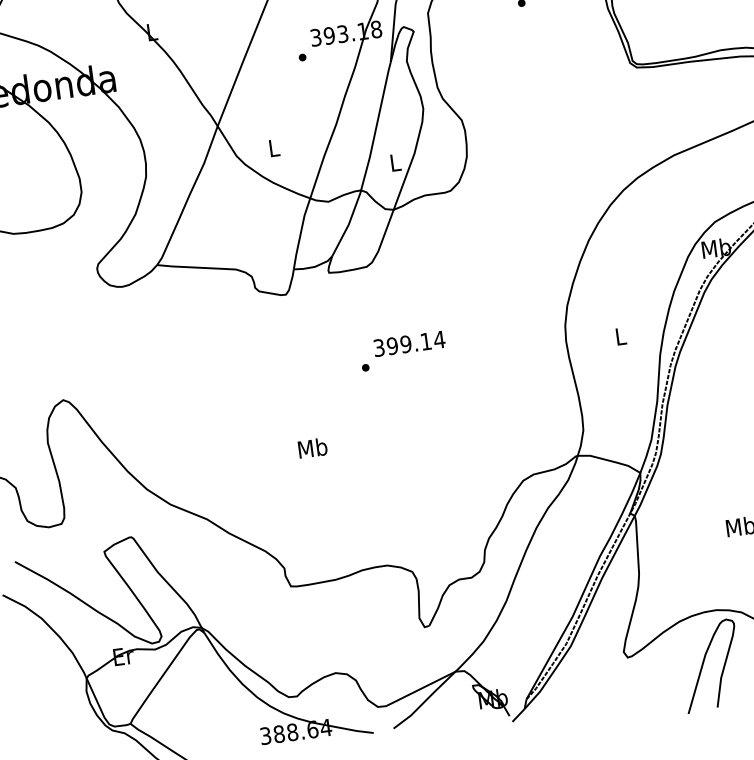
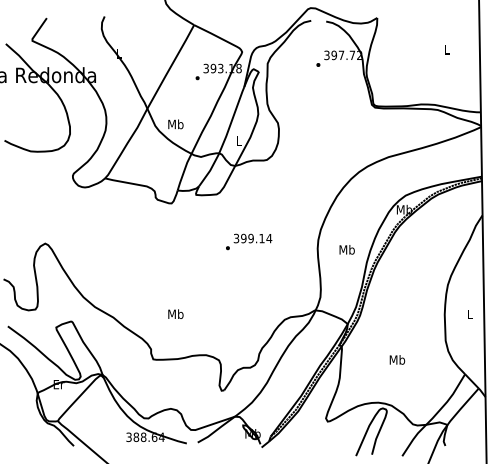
text: (273, 148) -> (175, 124), L -> Mb
text: (619, 335) -> (346, 249), L -> Mb
text: (403, 350) -> (249, 241), moved
text: (311, 446) -> (175, 313), moved

